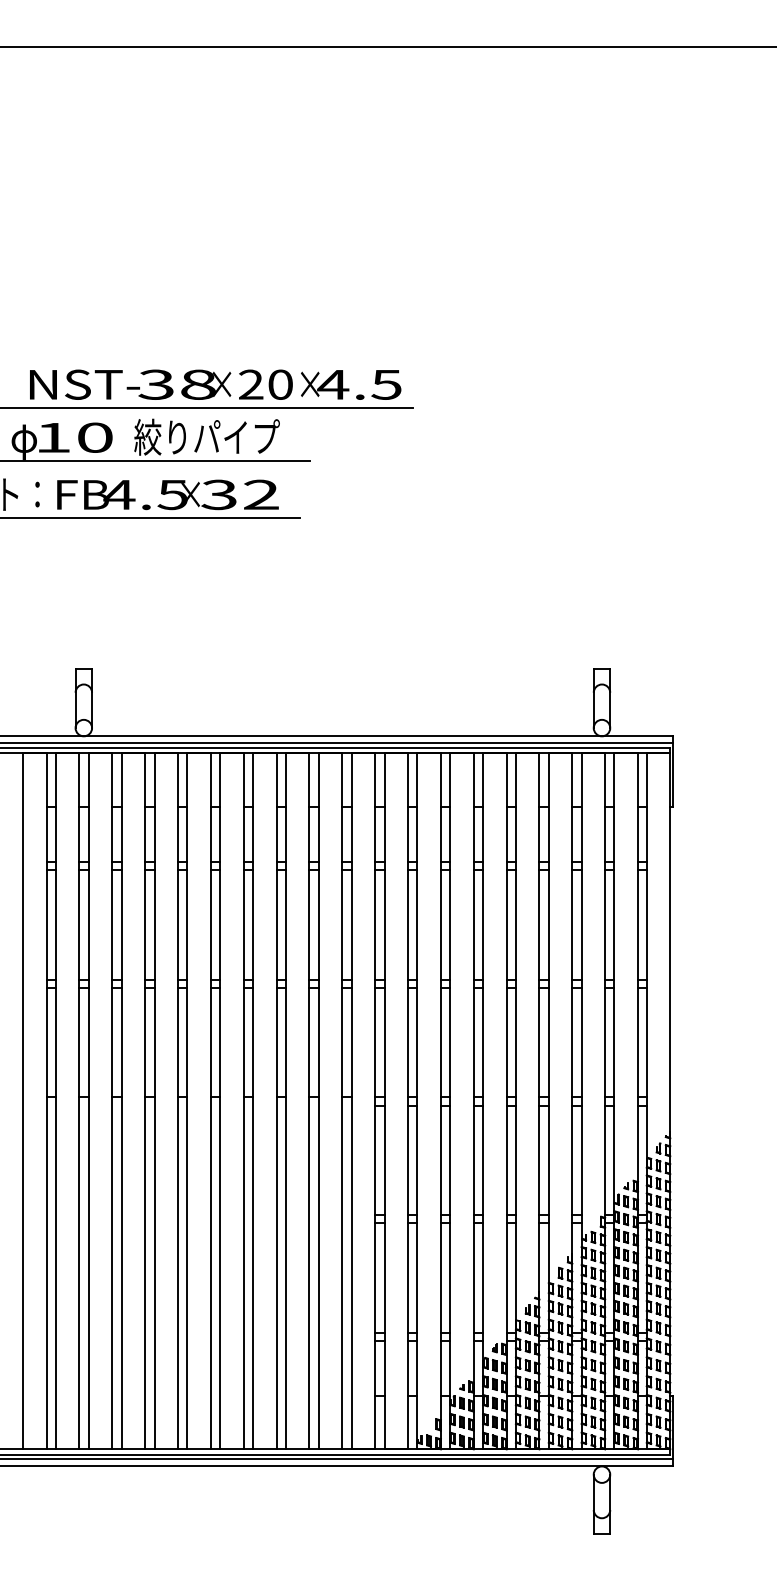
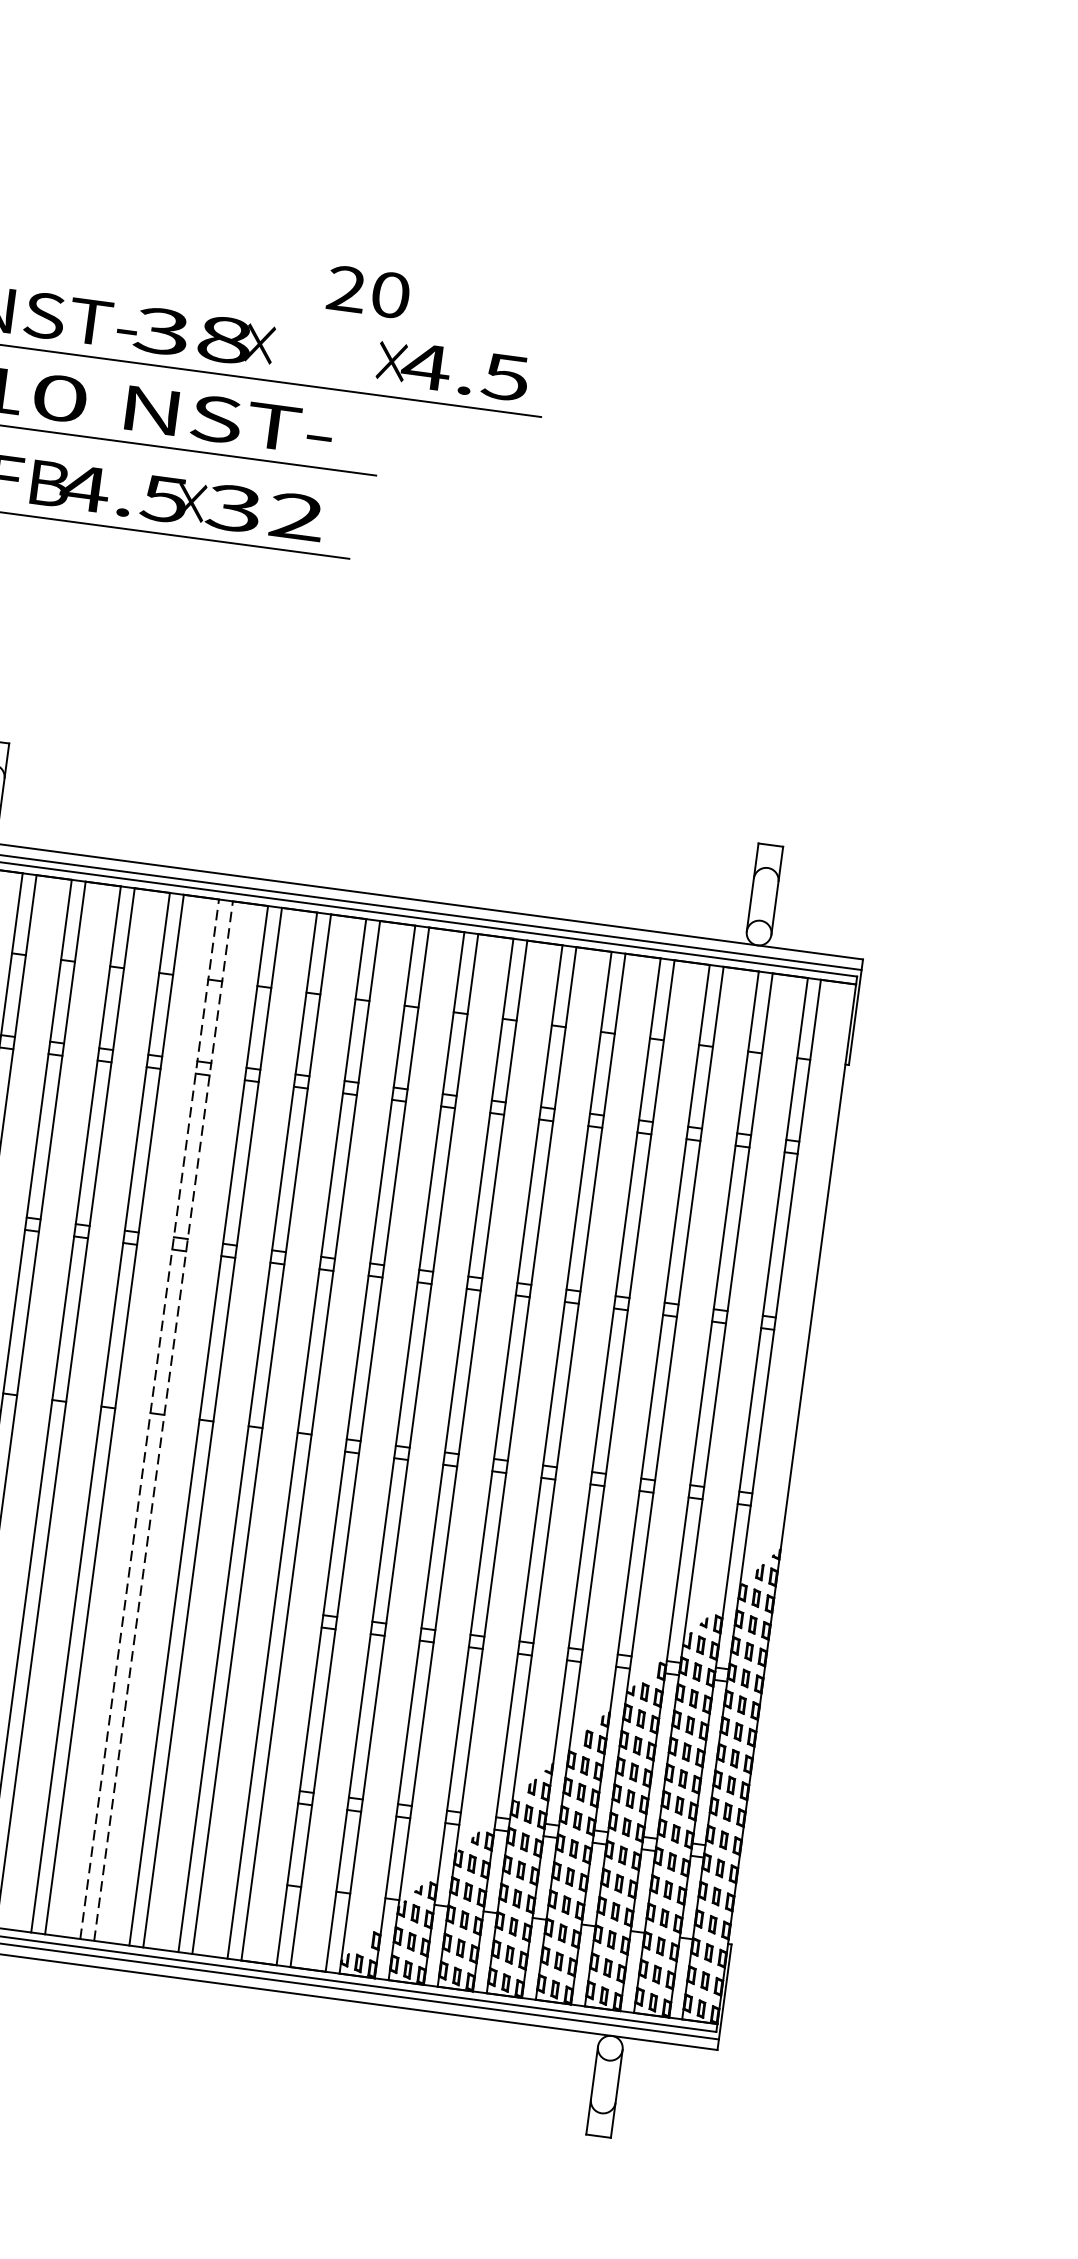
text: (265, 384) -> (368, 291), moved
text: (206, 436) -> (226, 418), 絞りパイプ -> NST-
line: (243, 1101) -> (149, 1419), solid -> dashed
line: (253, 1101) -> (164, 1421), solid -> dashed

